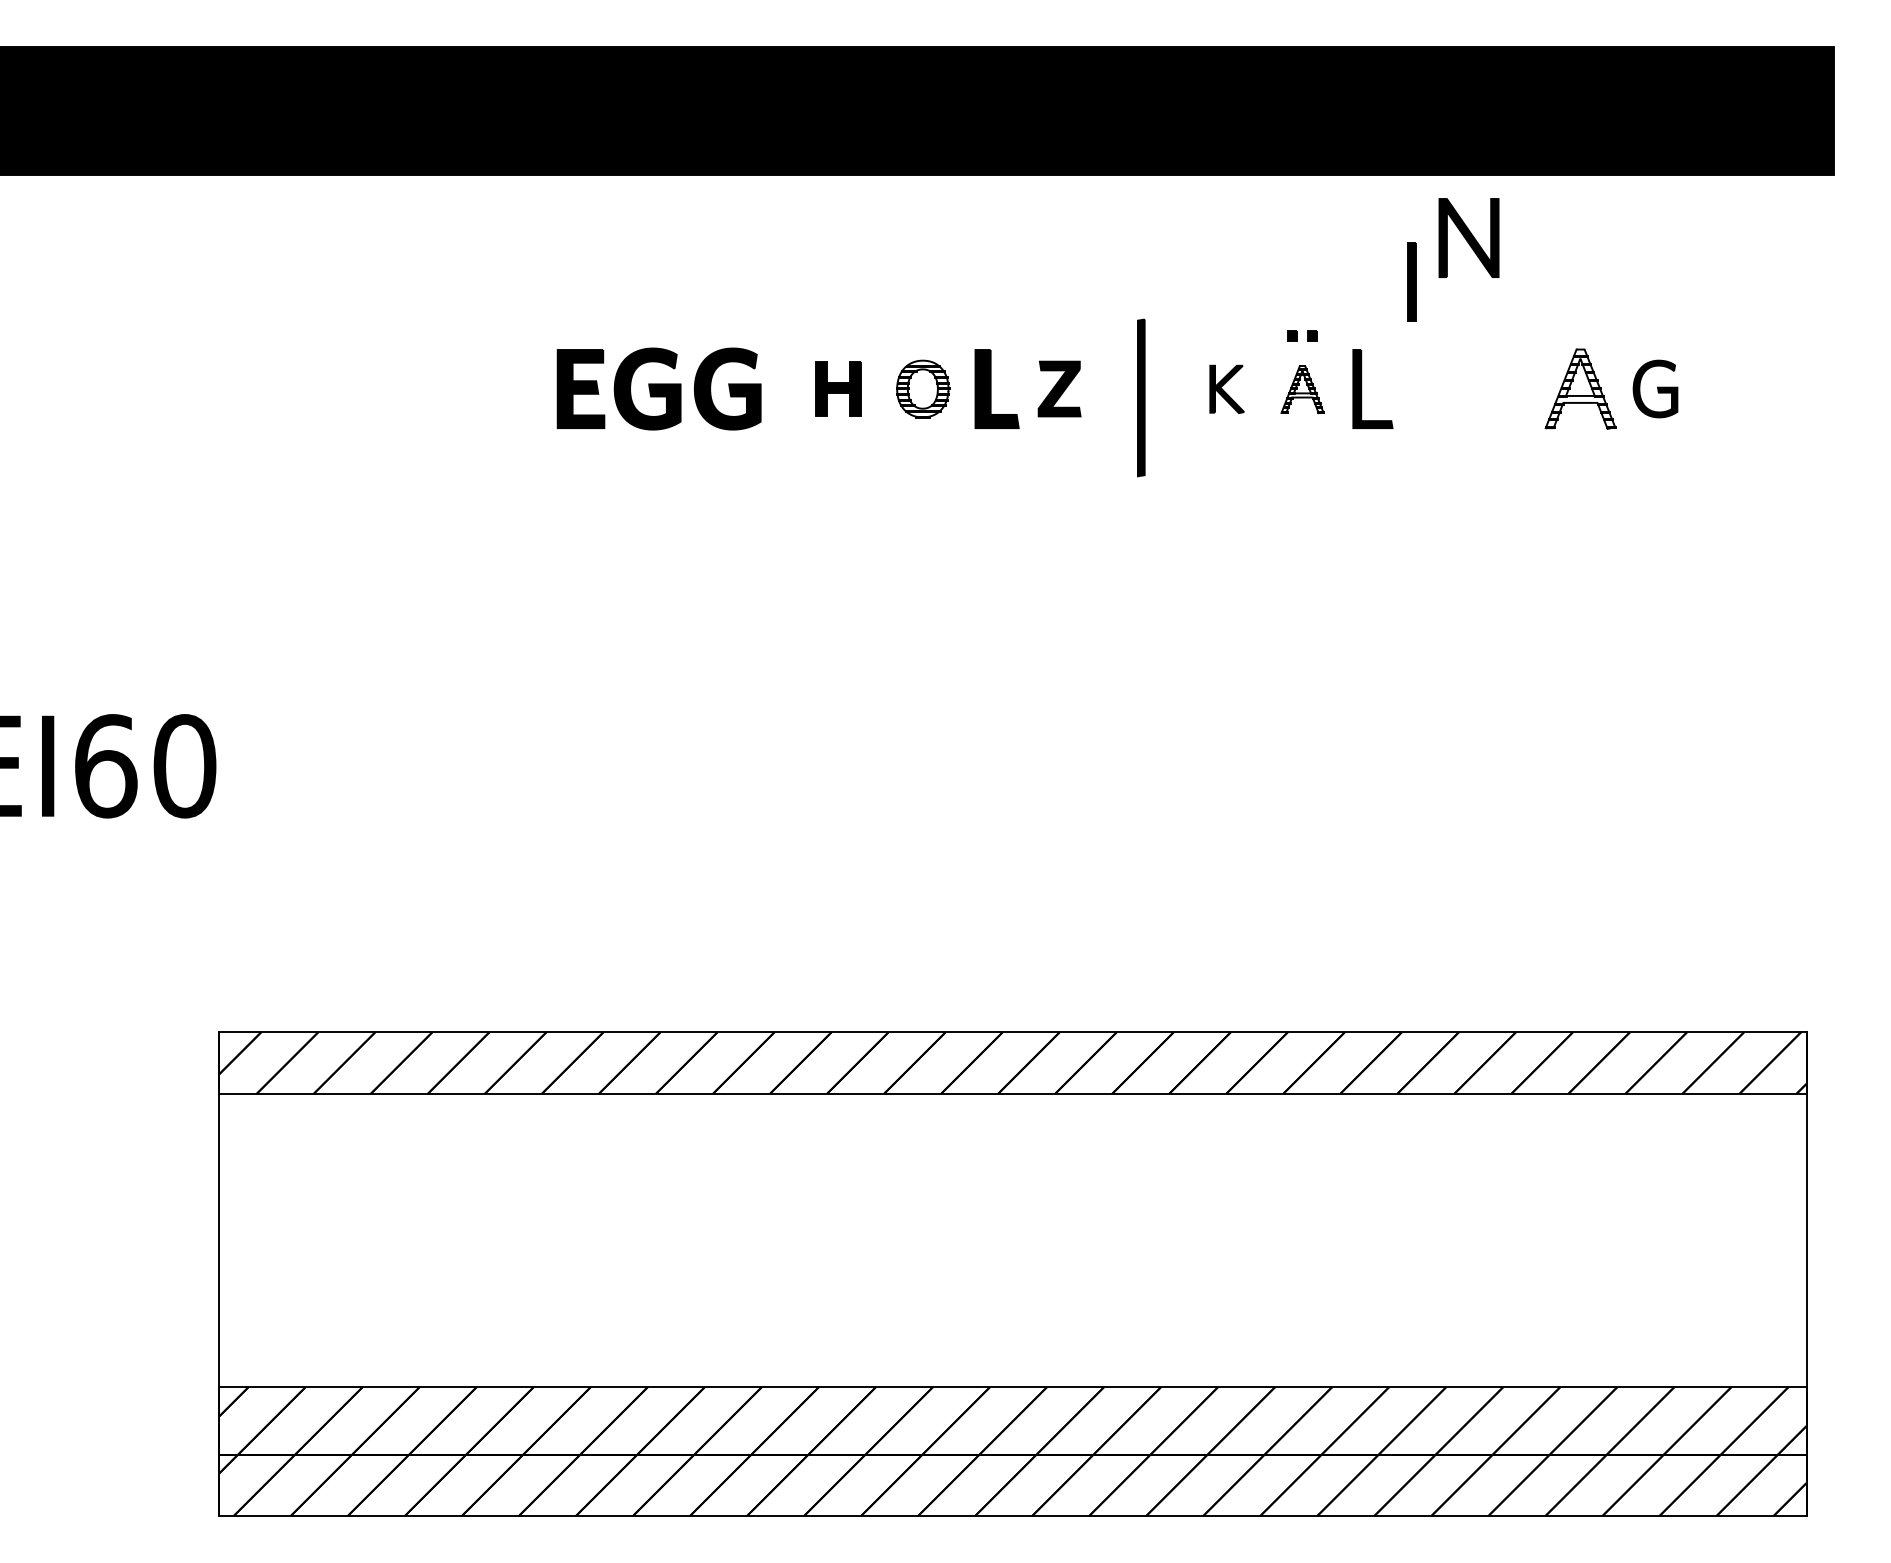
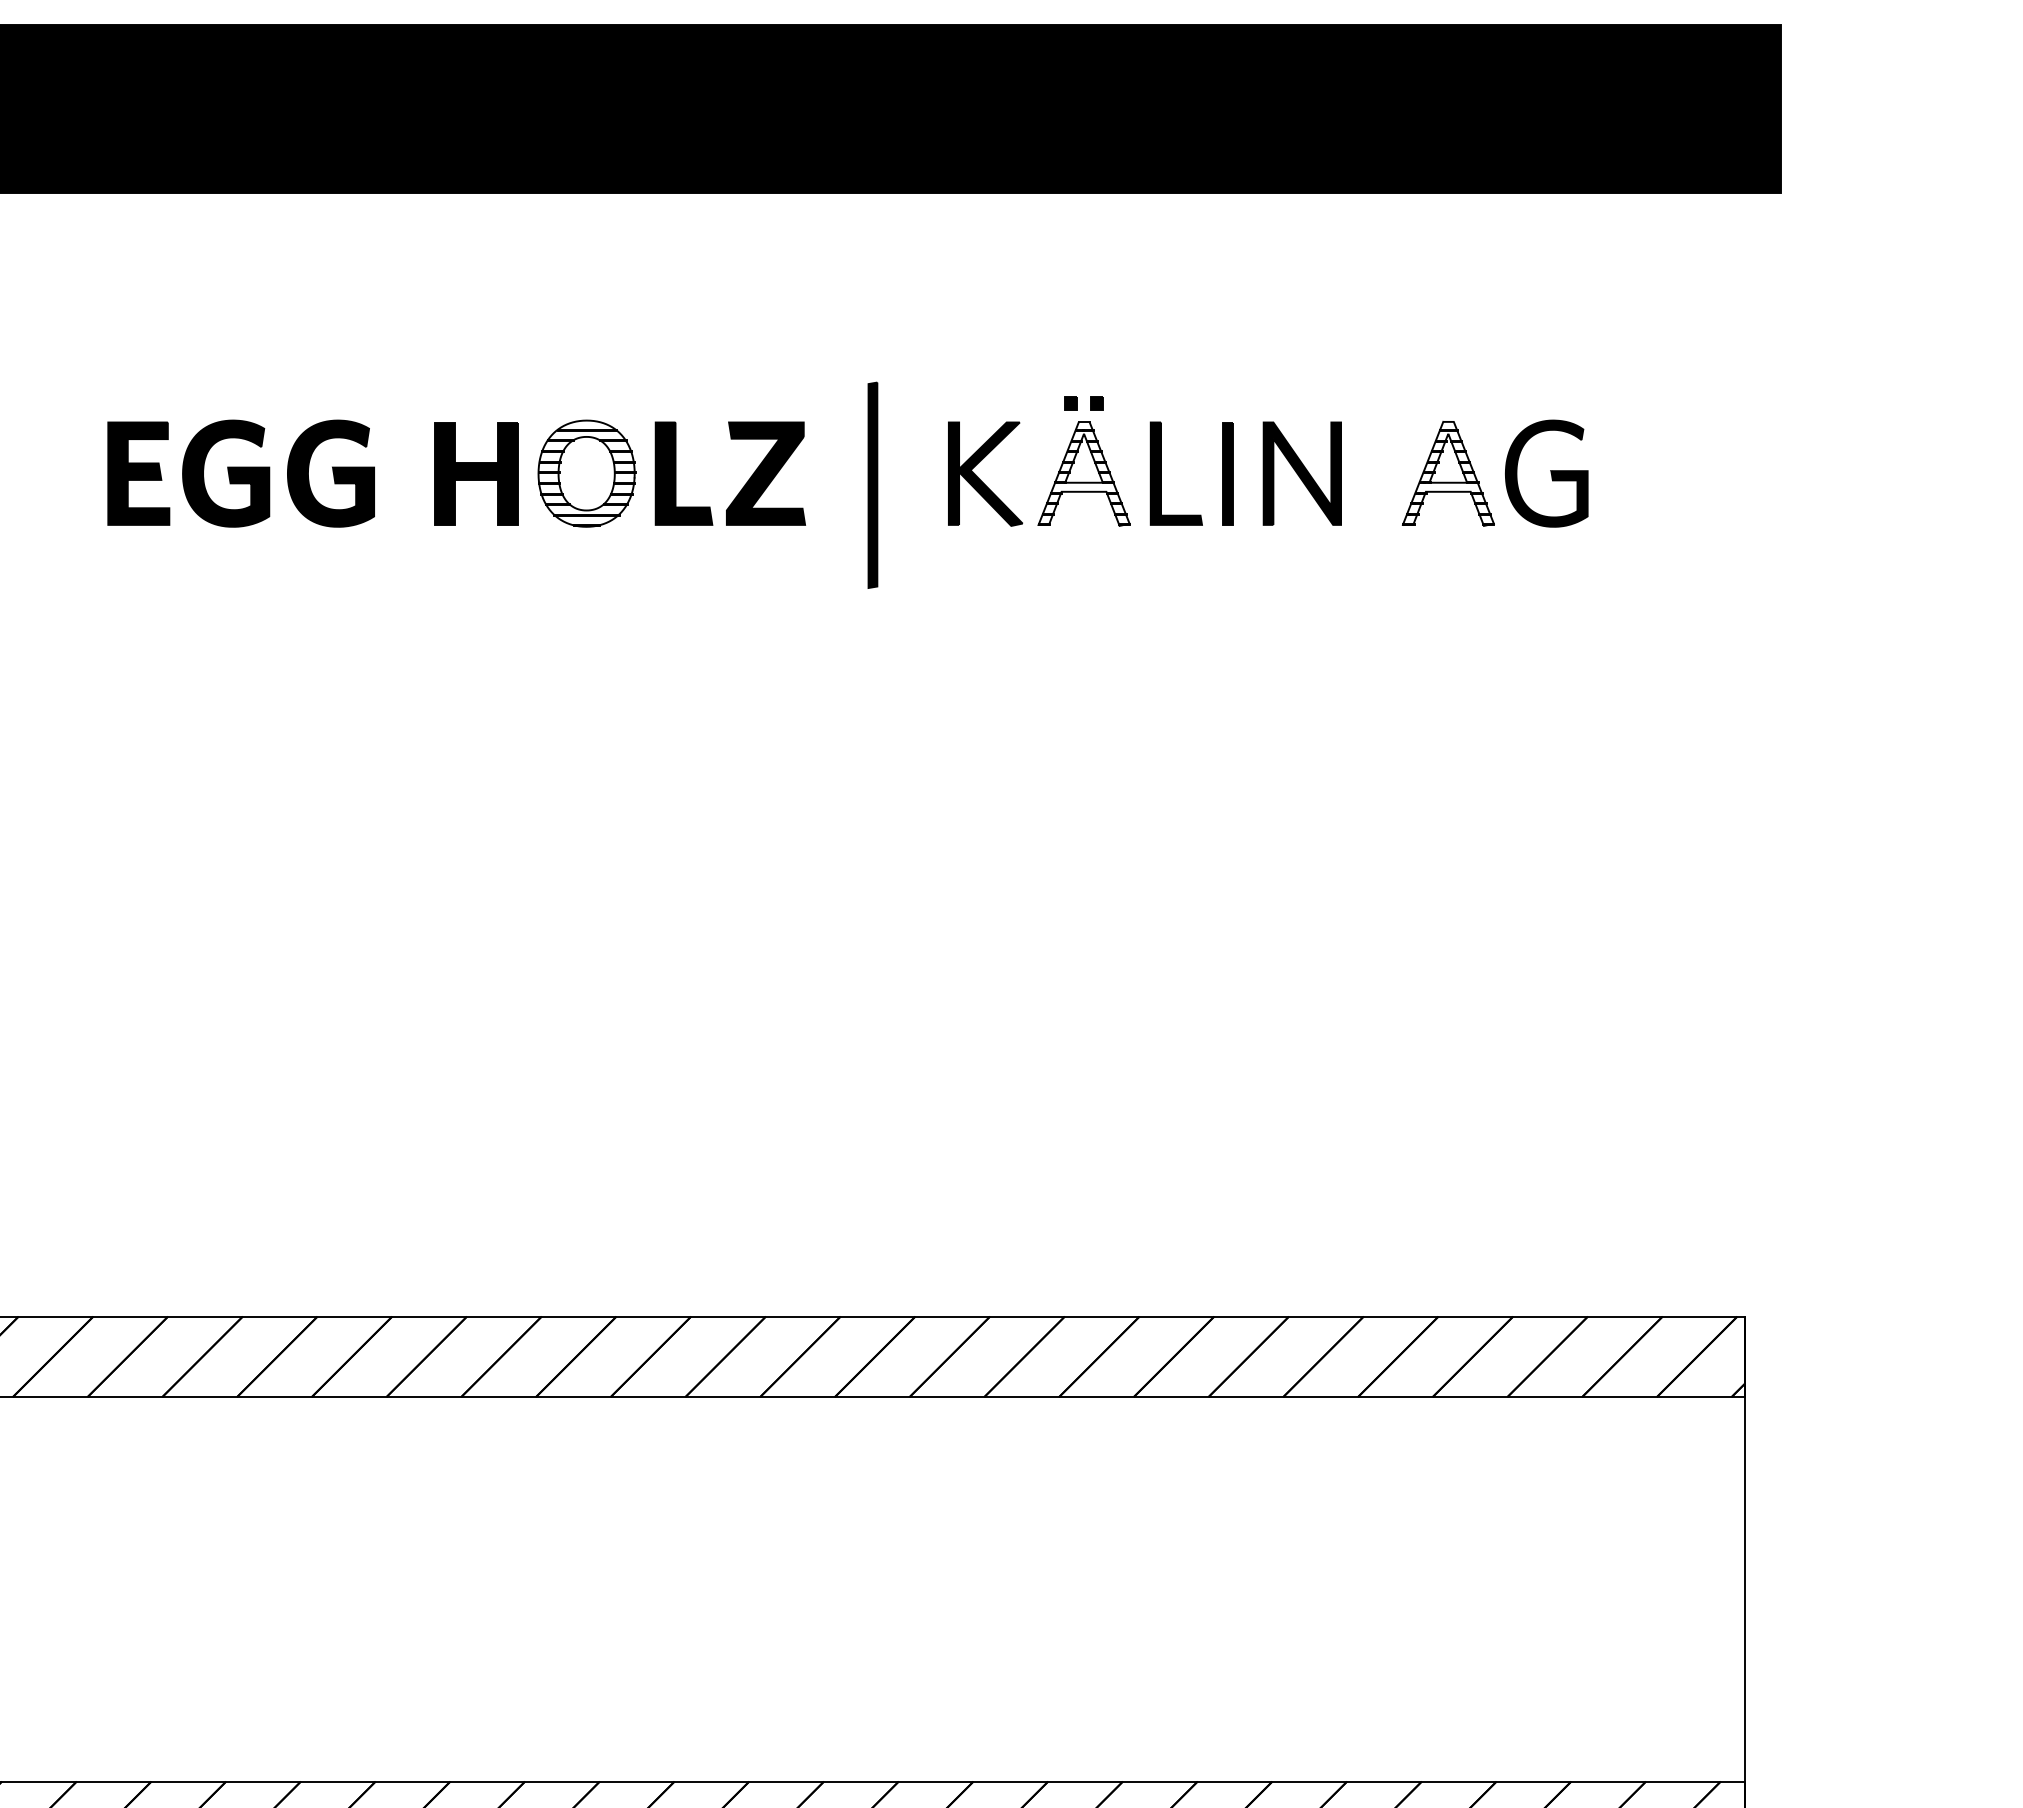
part: (1468, 237) -> (1301, 472), moved
part: (1411, 281) -> (1226, 472), moved
part: (838, 388) -> (476, 472), size x1.43
part: (922, 388) -> (586, 472), size x1.43
part: (1059, 388) -> (765, 472), size x1.43
part: (1655, 388) -> (1546, 472), size x1.43
part: (1226, 389) -> (984, 474), size x1.67
part: (1302, 389) -> (1084, 474), size x1.67

